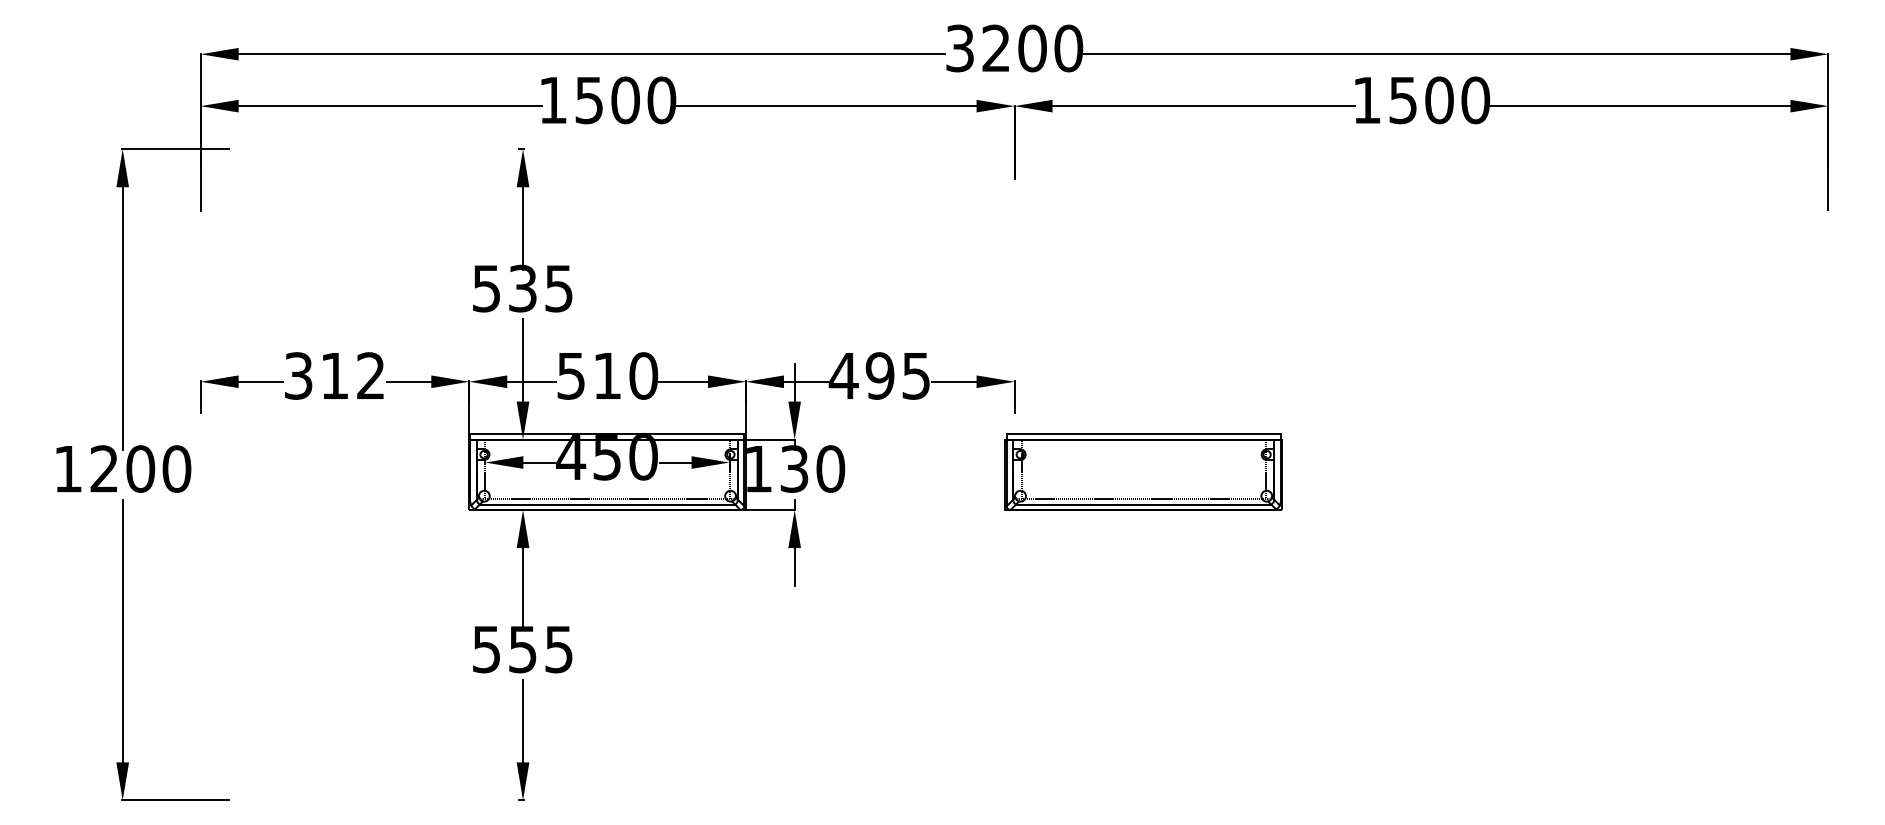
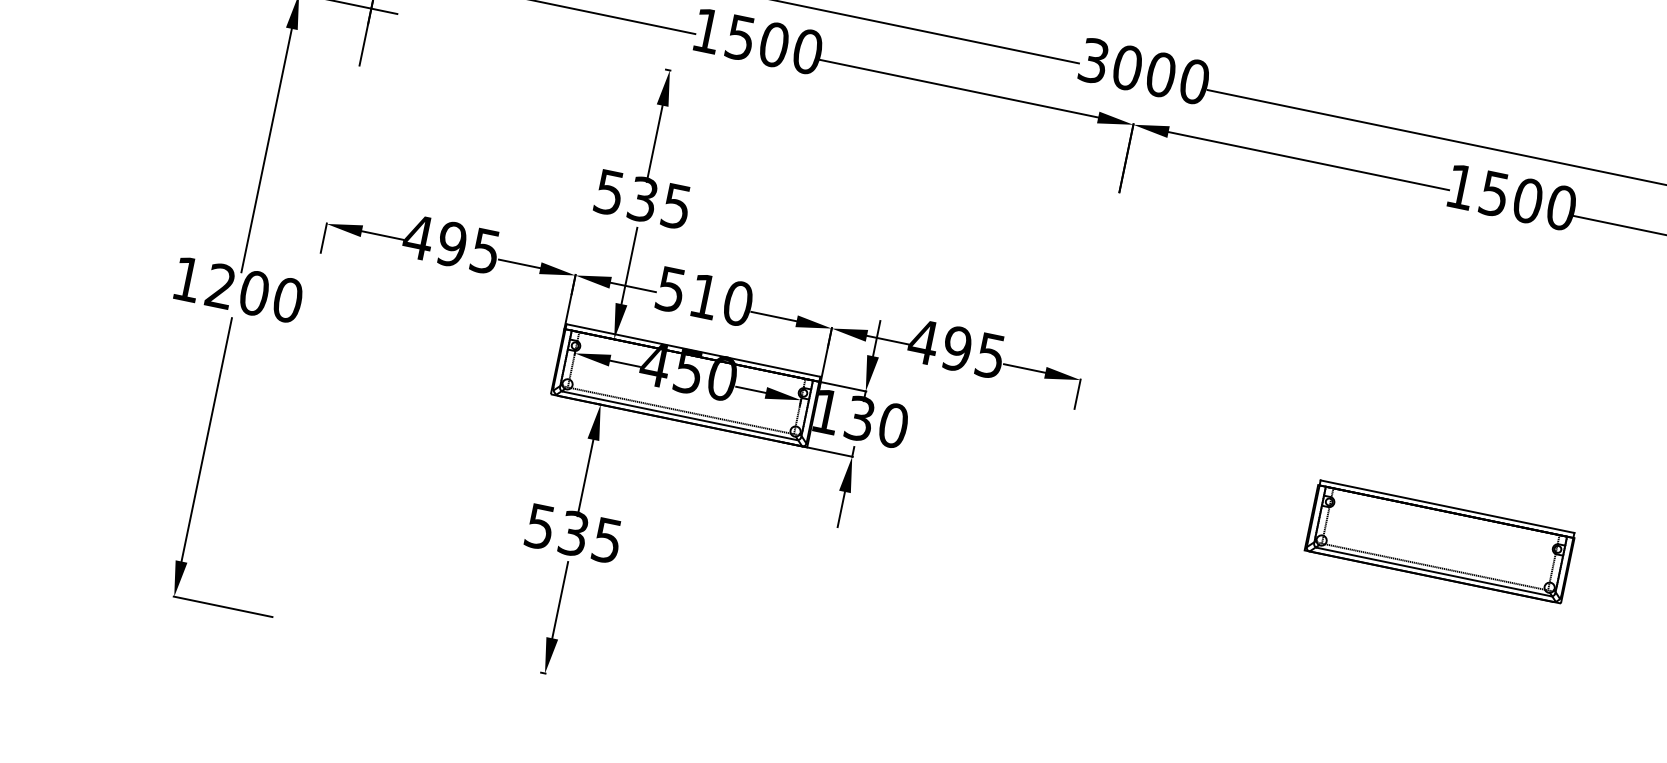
text: (996, 48) -> (1127, 67), 3200 -> 3000
text: (333, 375) -> (450, 243), 312 -> 495
part: (1143, 471) -> (1440, 541), moved
text: (522, 648) -> (573, 532), 555 -> 535

